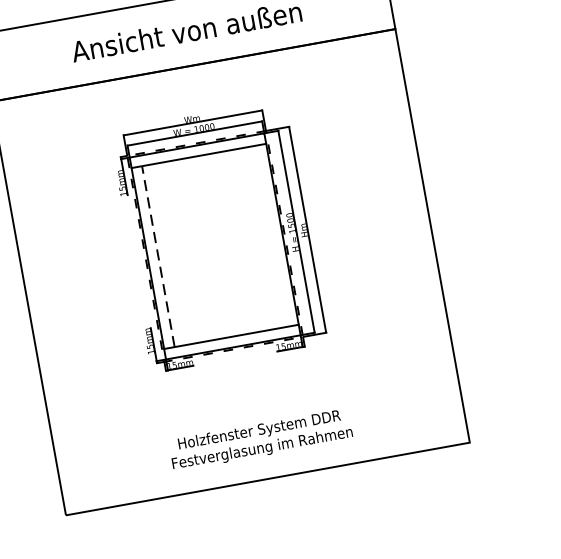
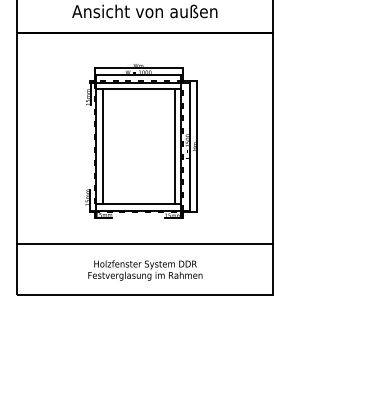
line: (271, 236) -> (174, 146), added
line: (158, 256) -> (102, 146), dashed -> solid
line: (253, 398) -> (145, 244), added

